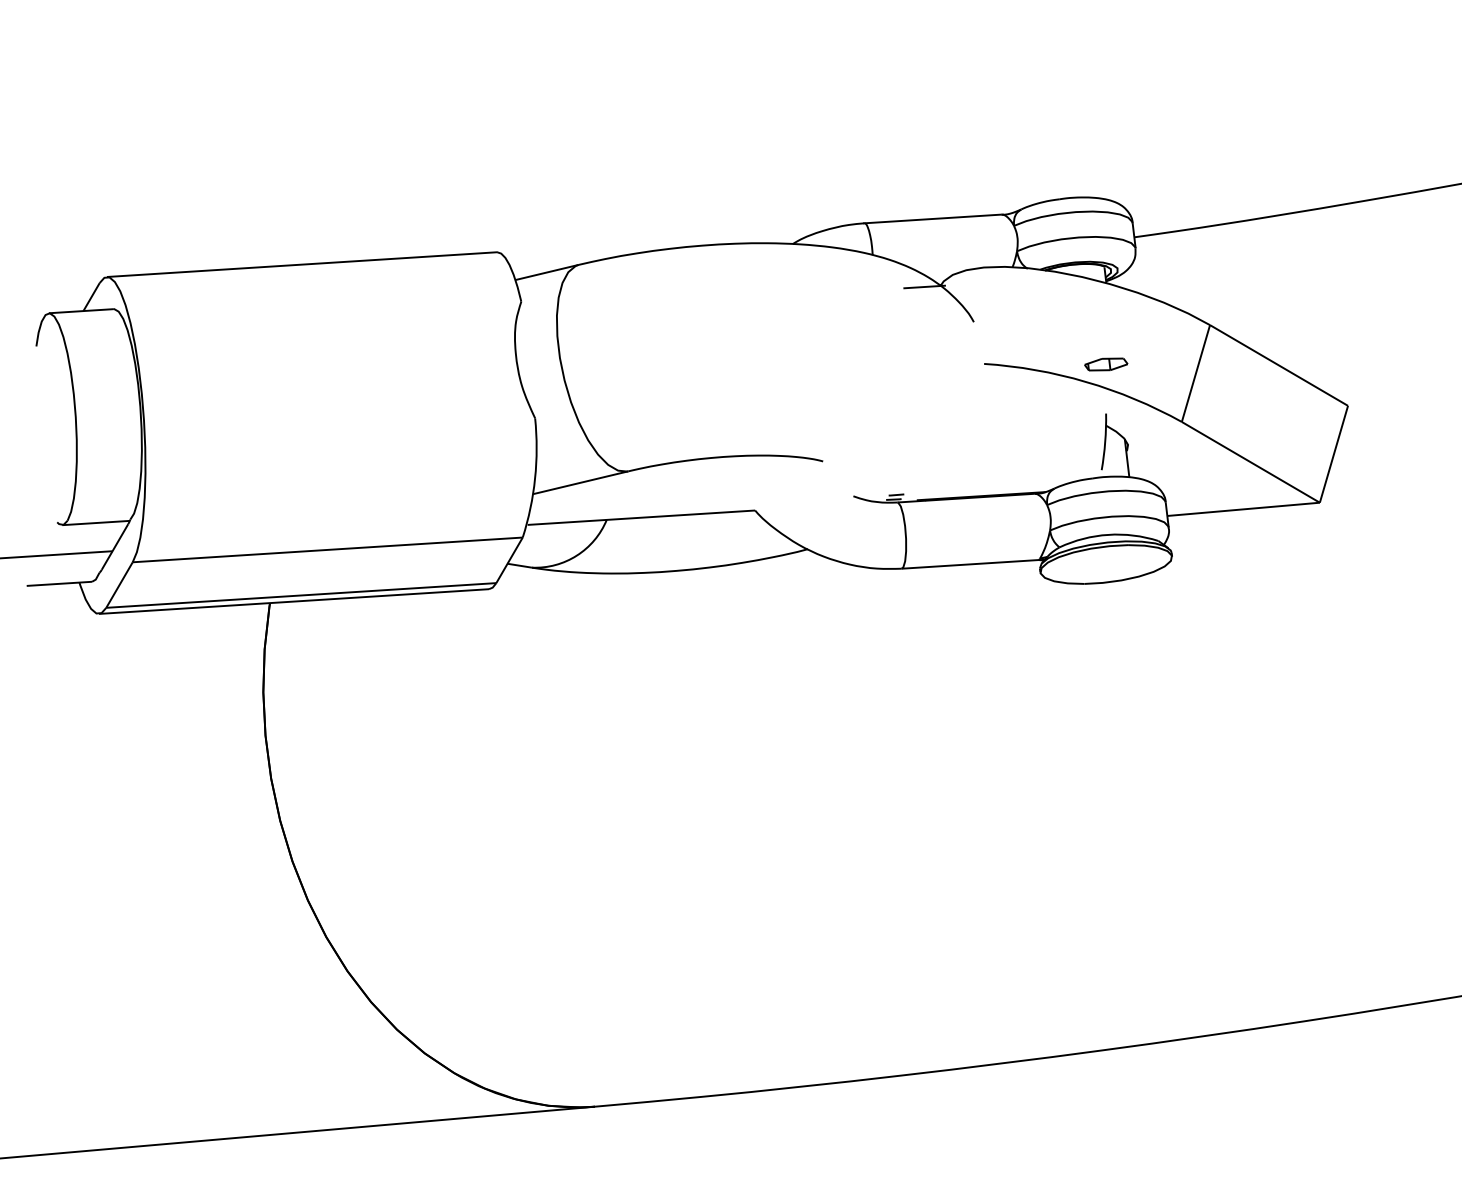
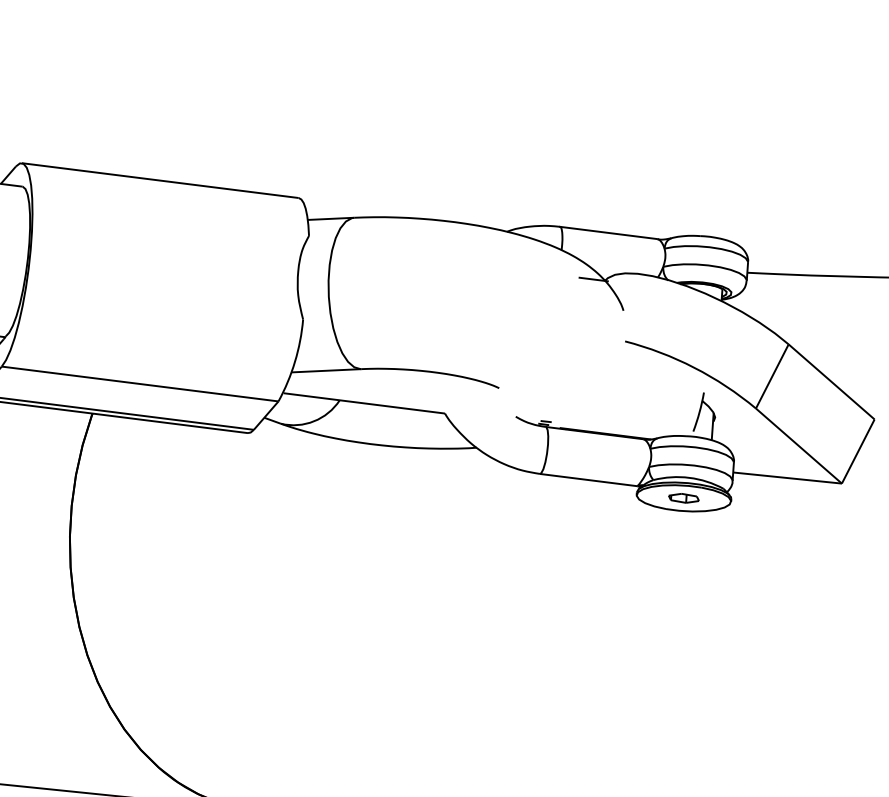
part: (1106, 364) -> (684, 498), moved

